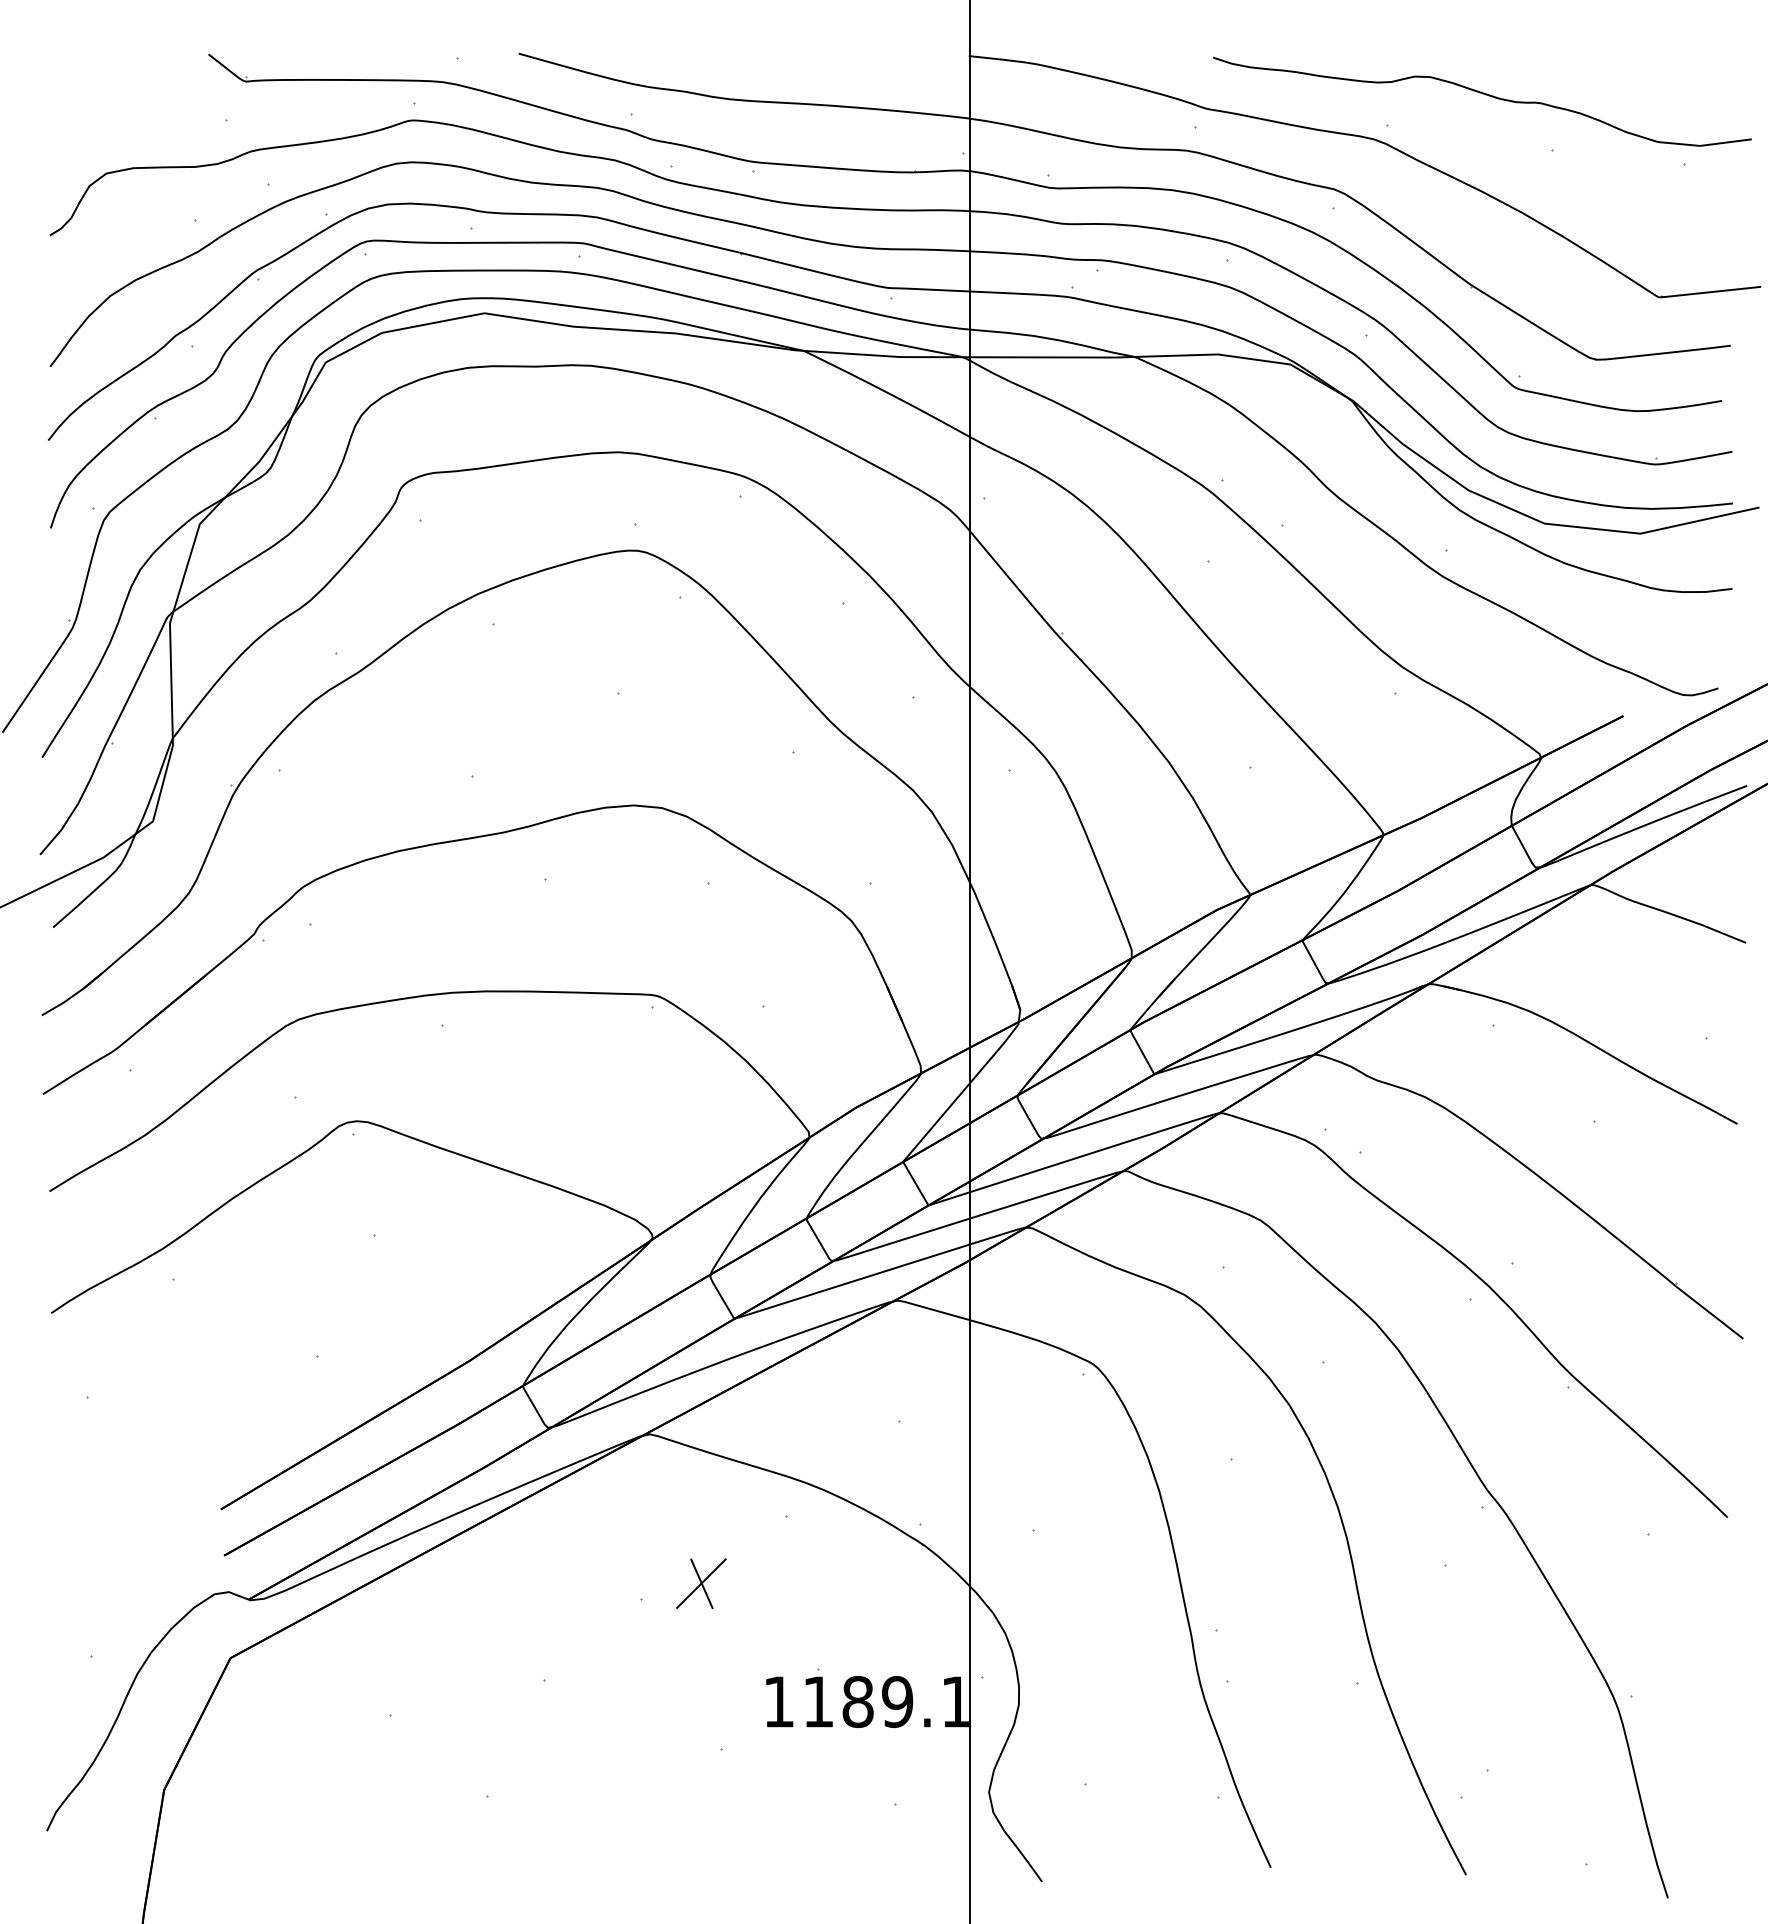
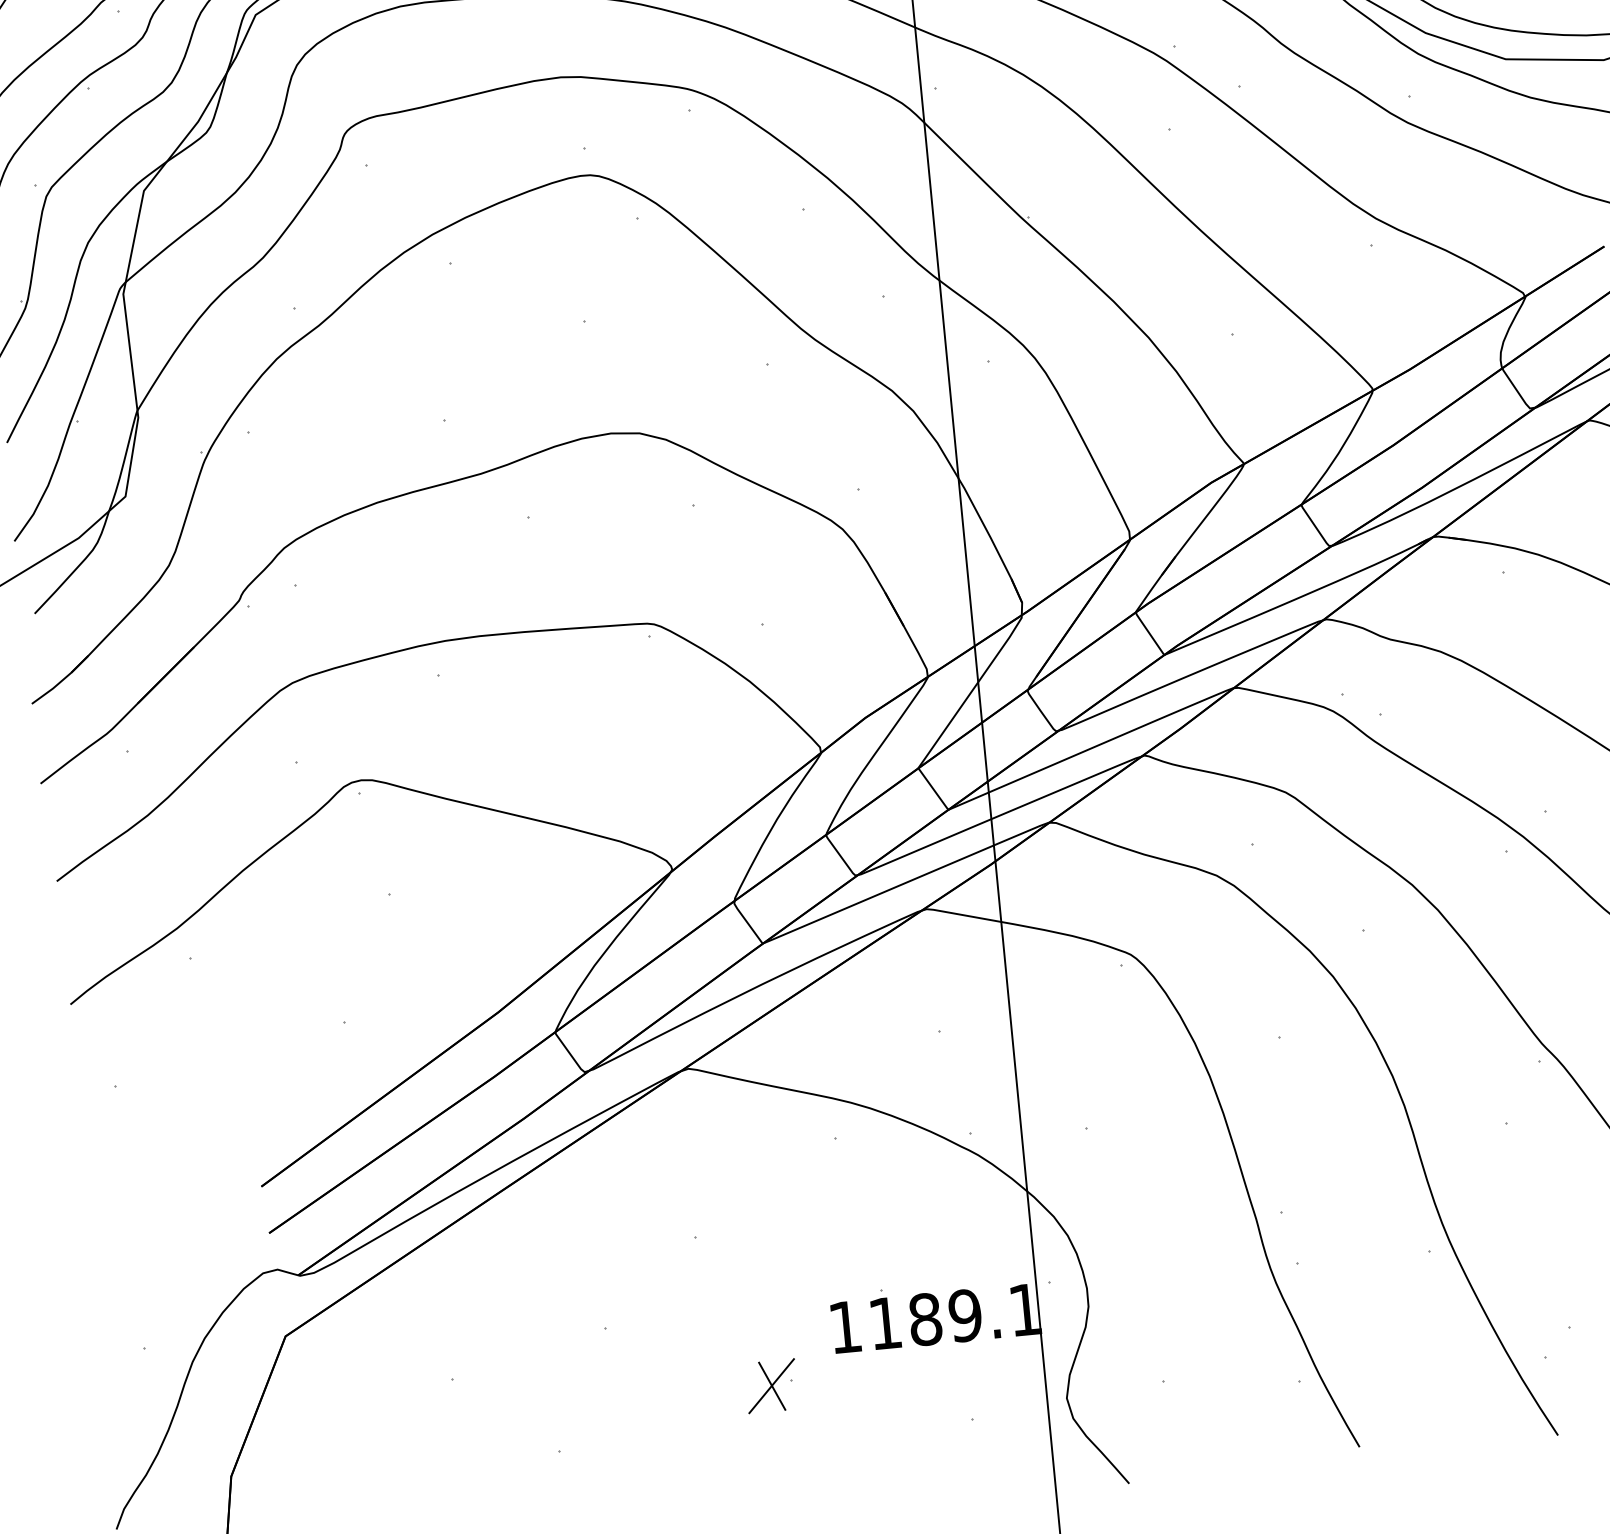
part: (701, 1583) -> (771, 1385), moved

